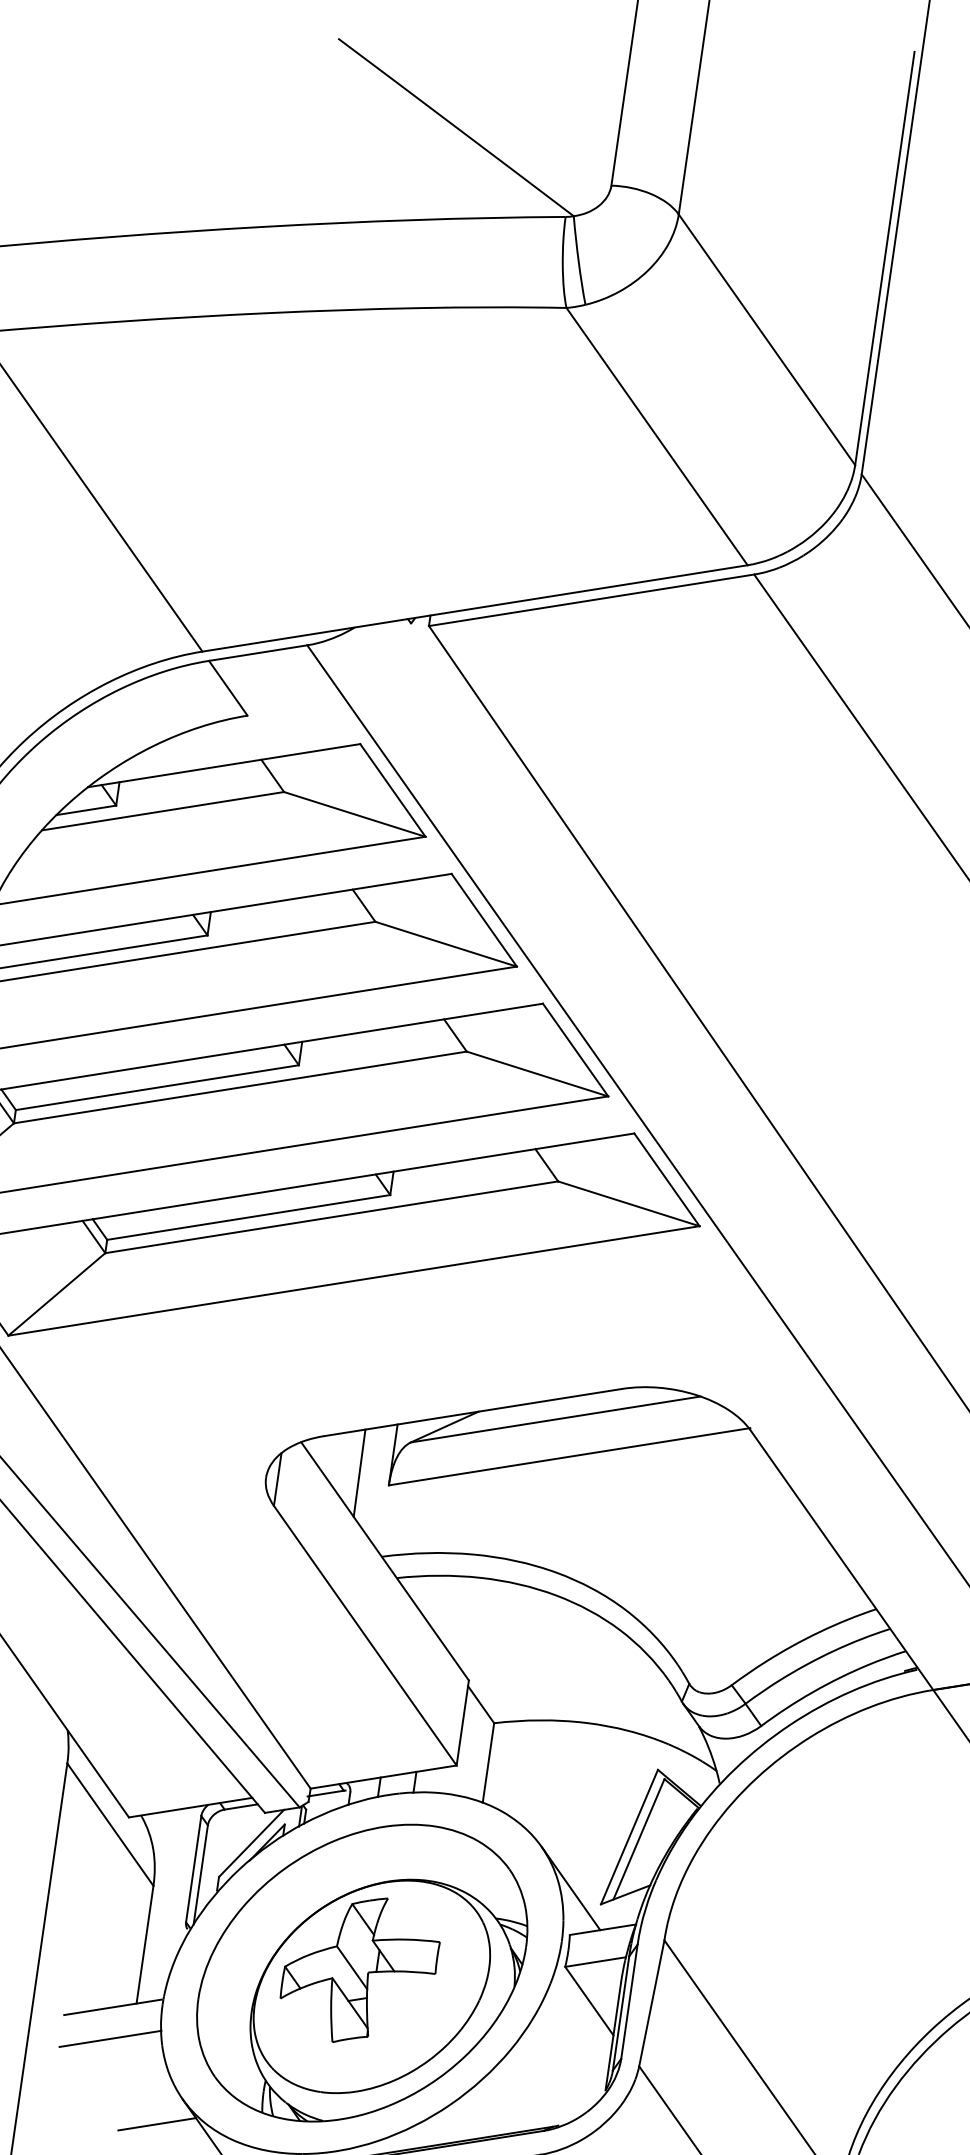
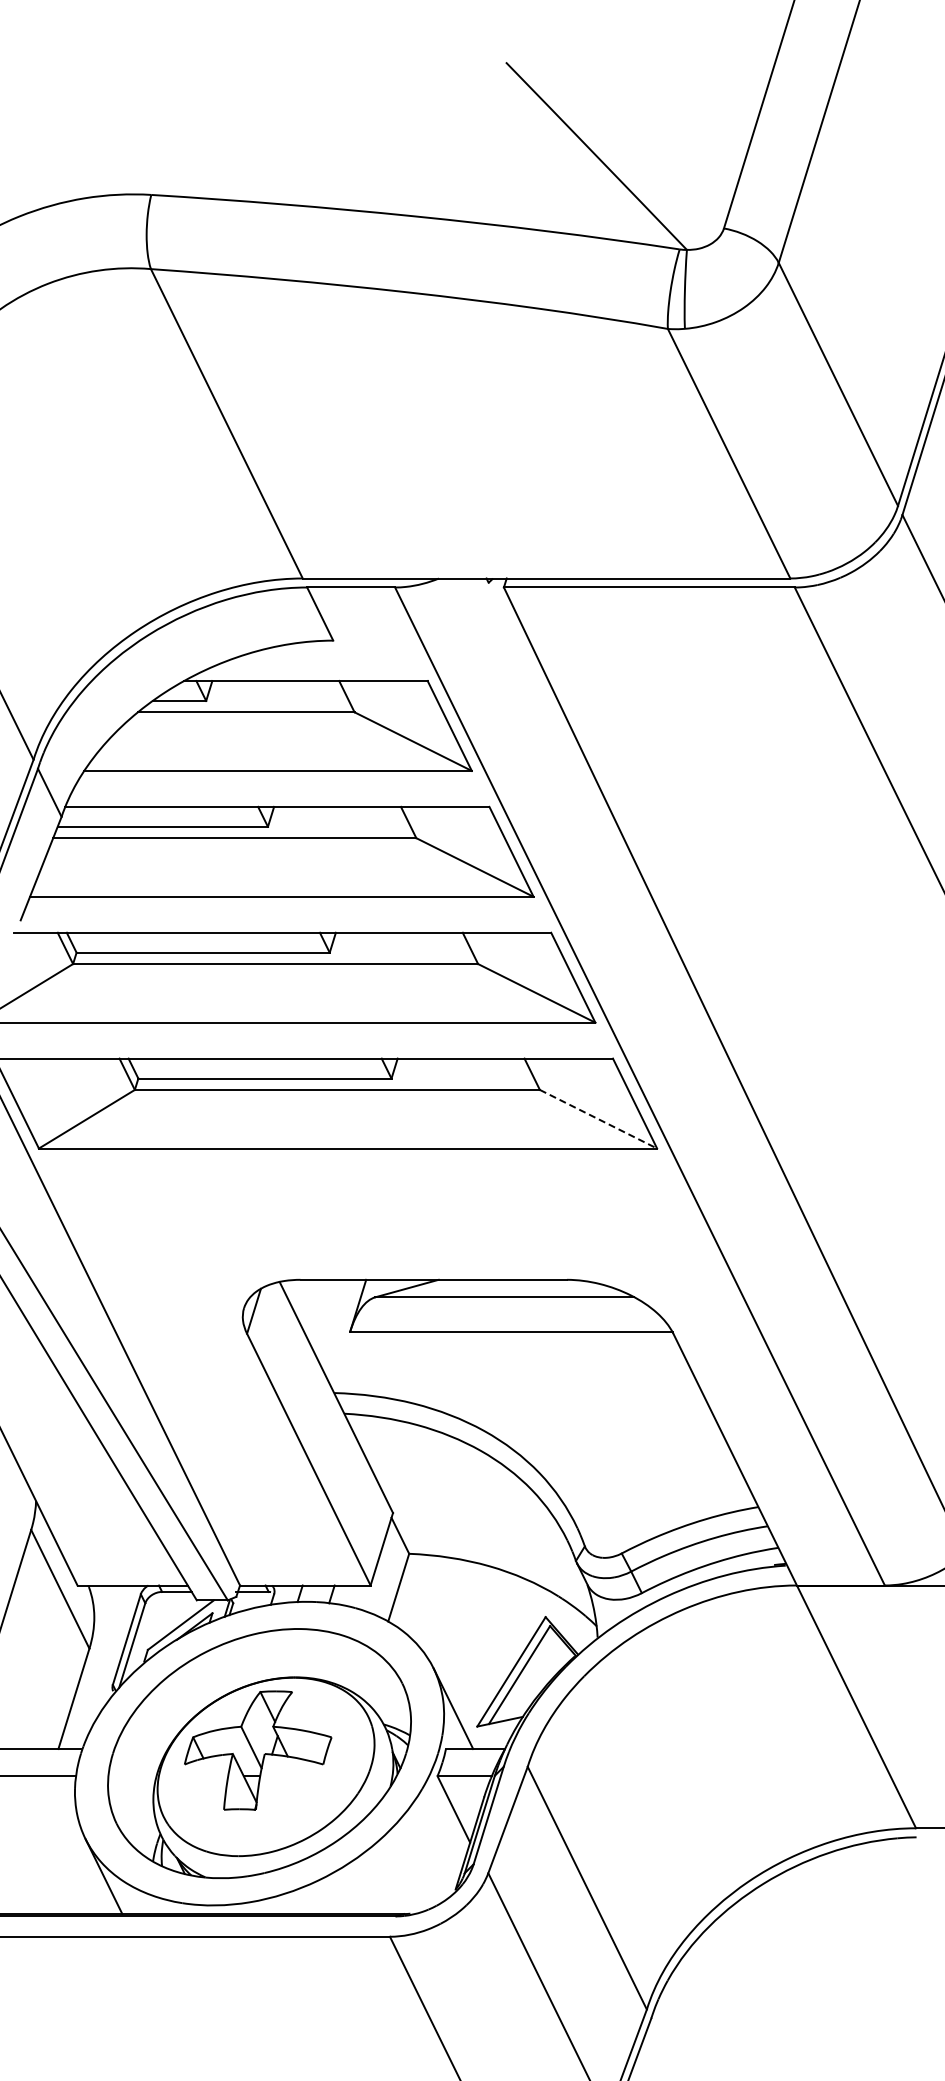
line: (628, 1204) -> (598, 1119), solid -> dashed
line: (359, 1472) -> (326, 1316), removed
line: (156, 2124) -> (59, 1857), removed

